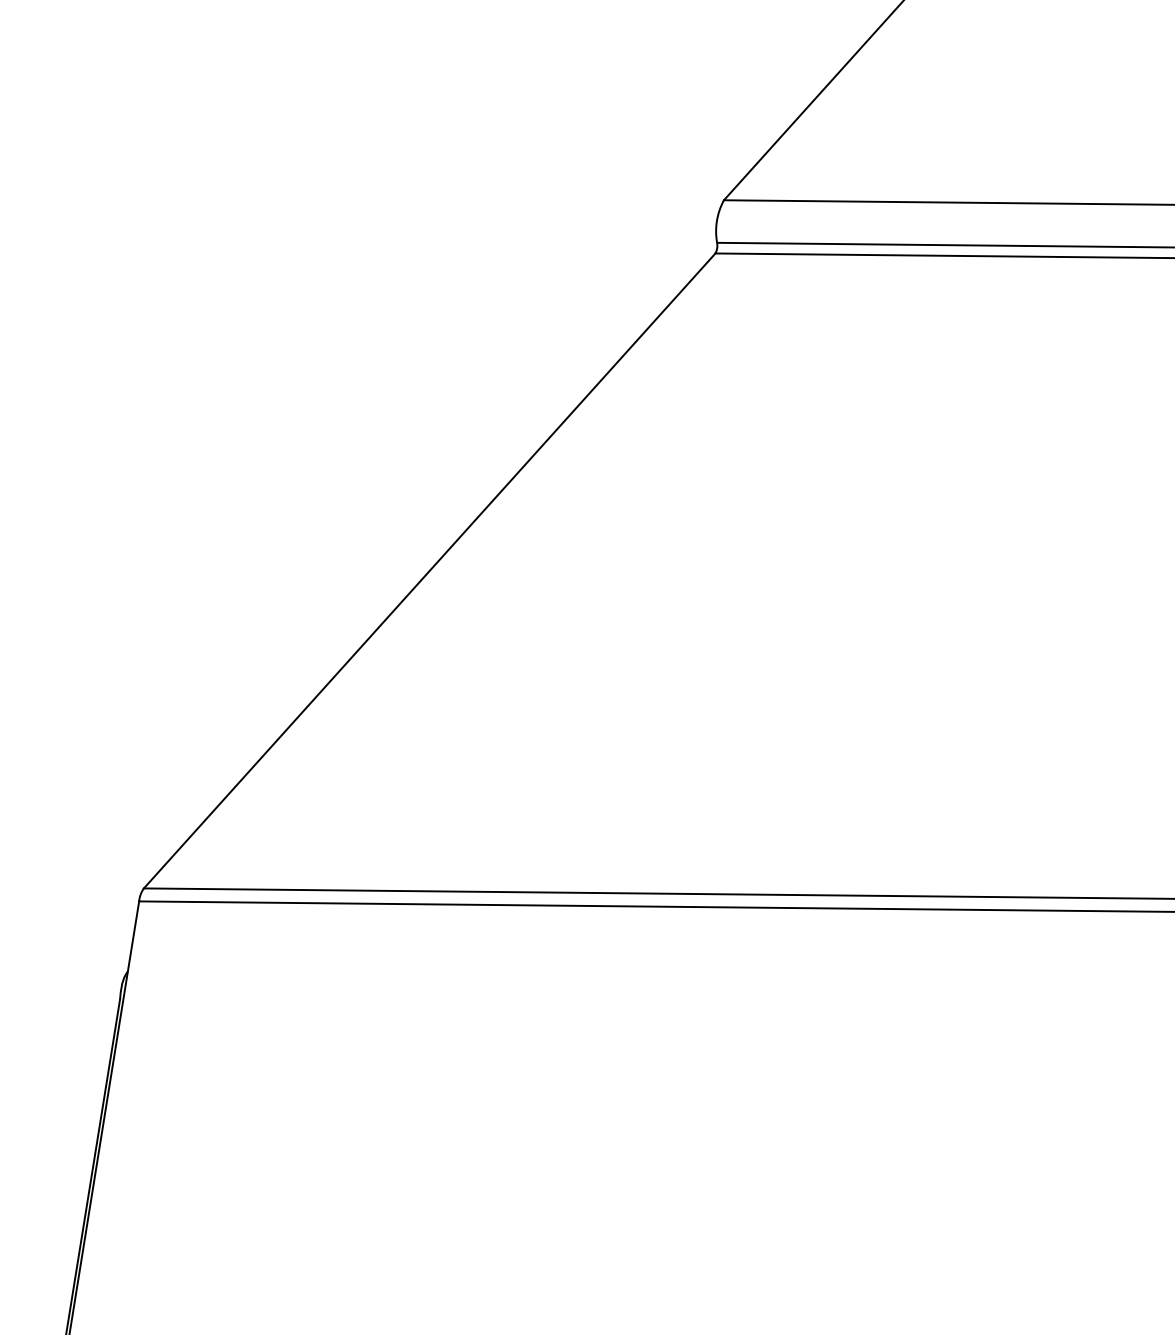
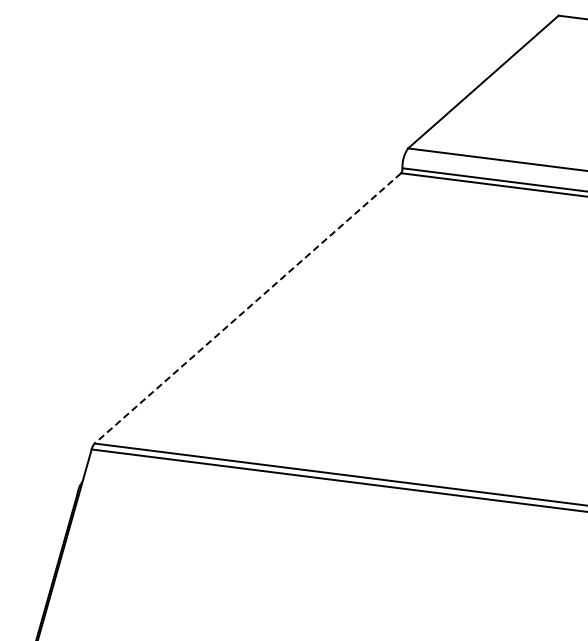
line: (428, 571) -> (247, 308), solid -> dashed

